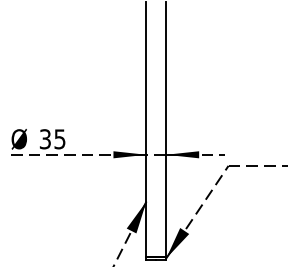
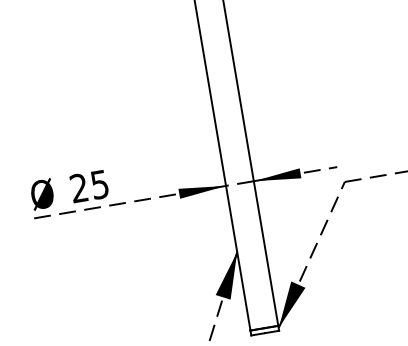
text: (44, 139) -> (78, 188), 35 -> 25

